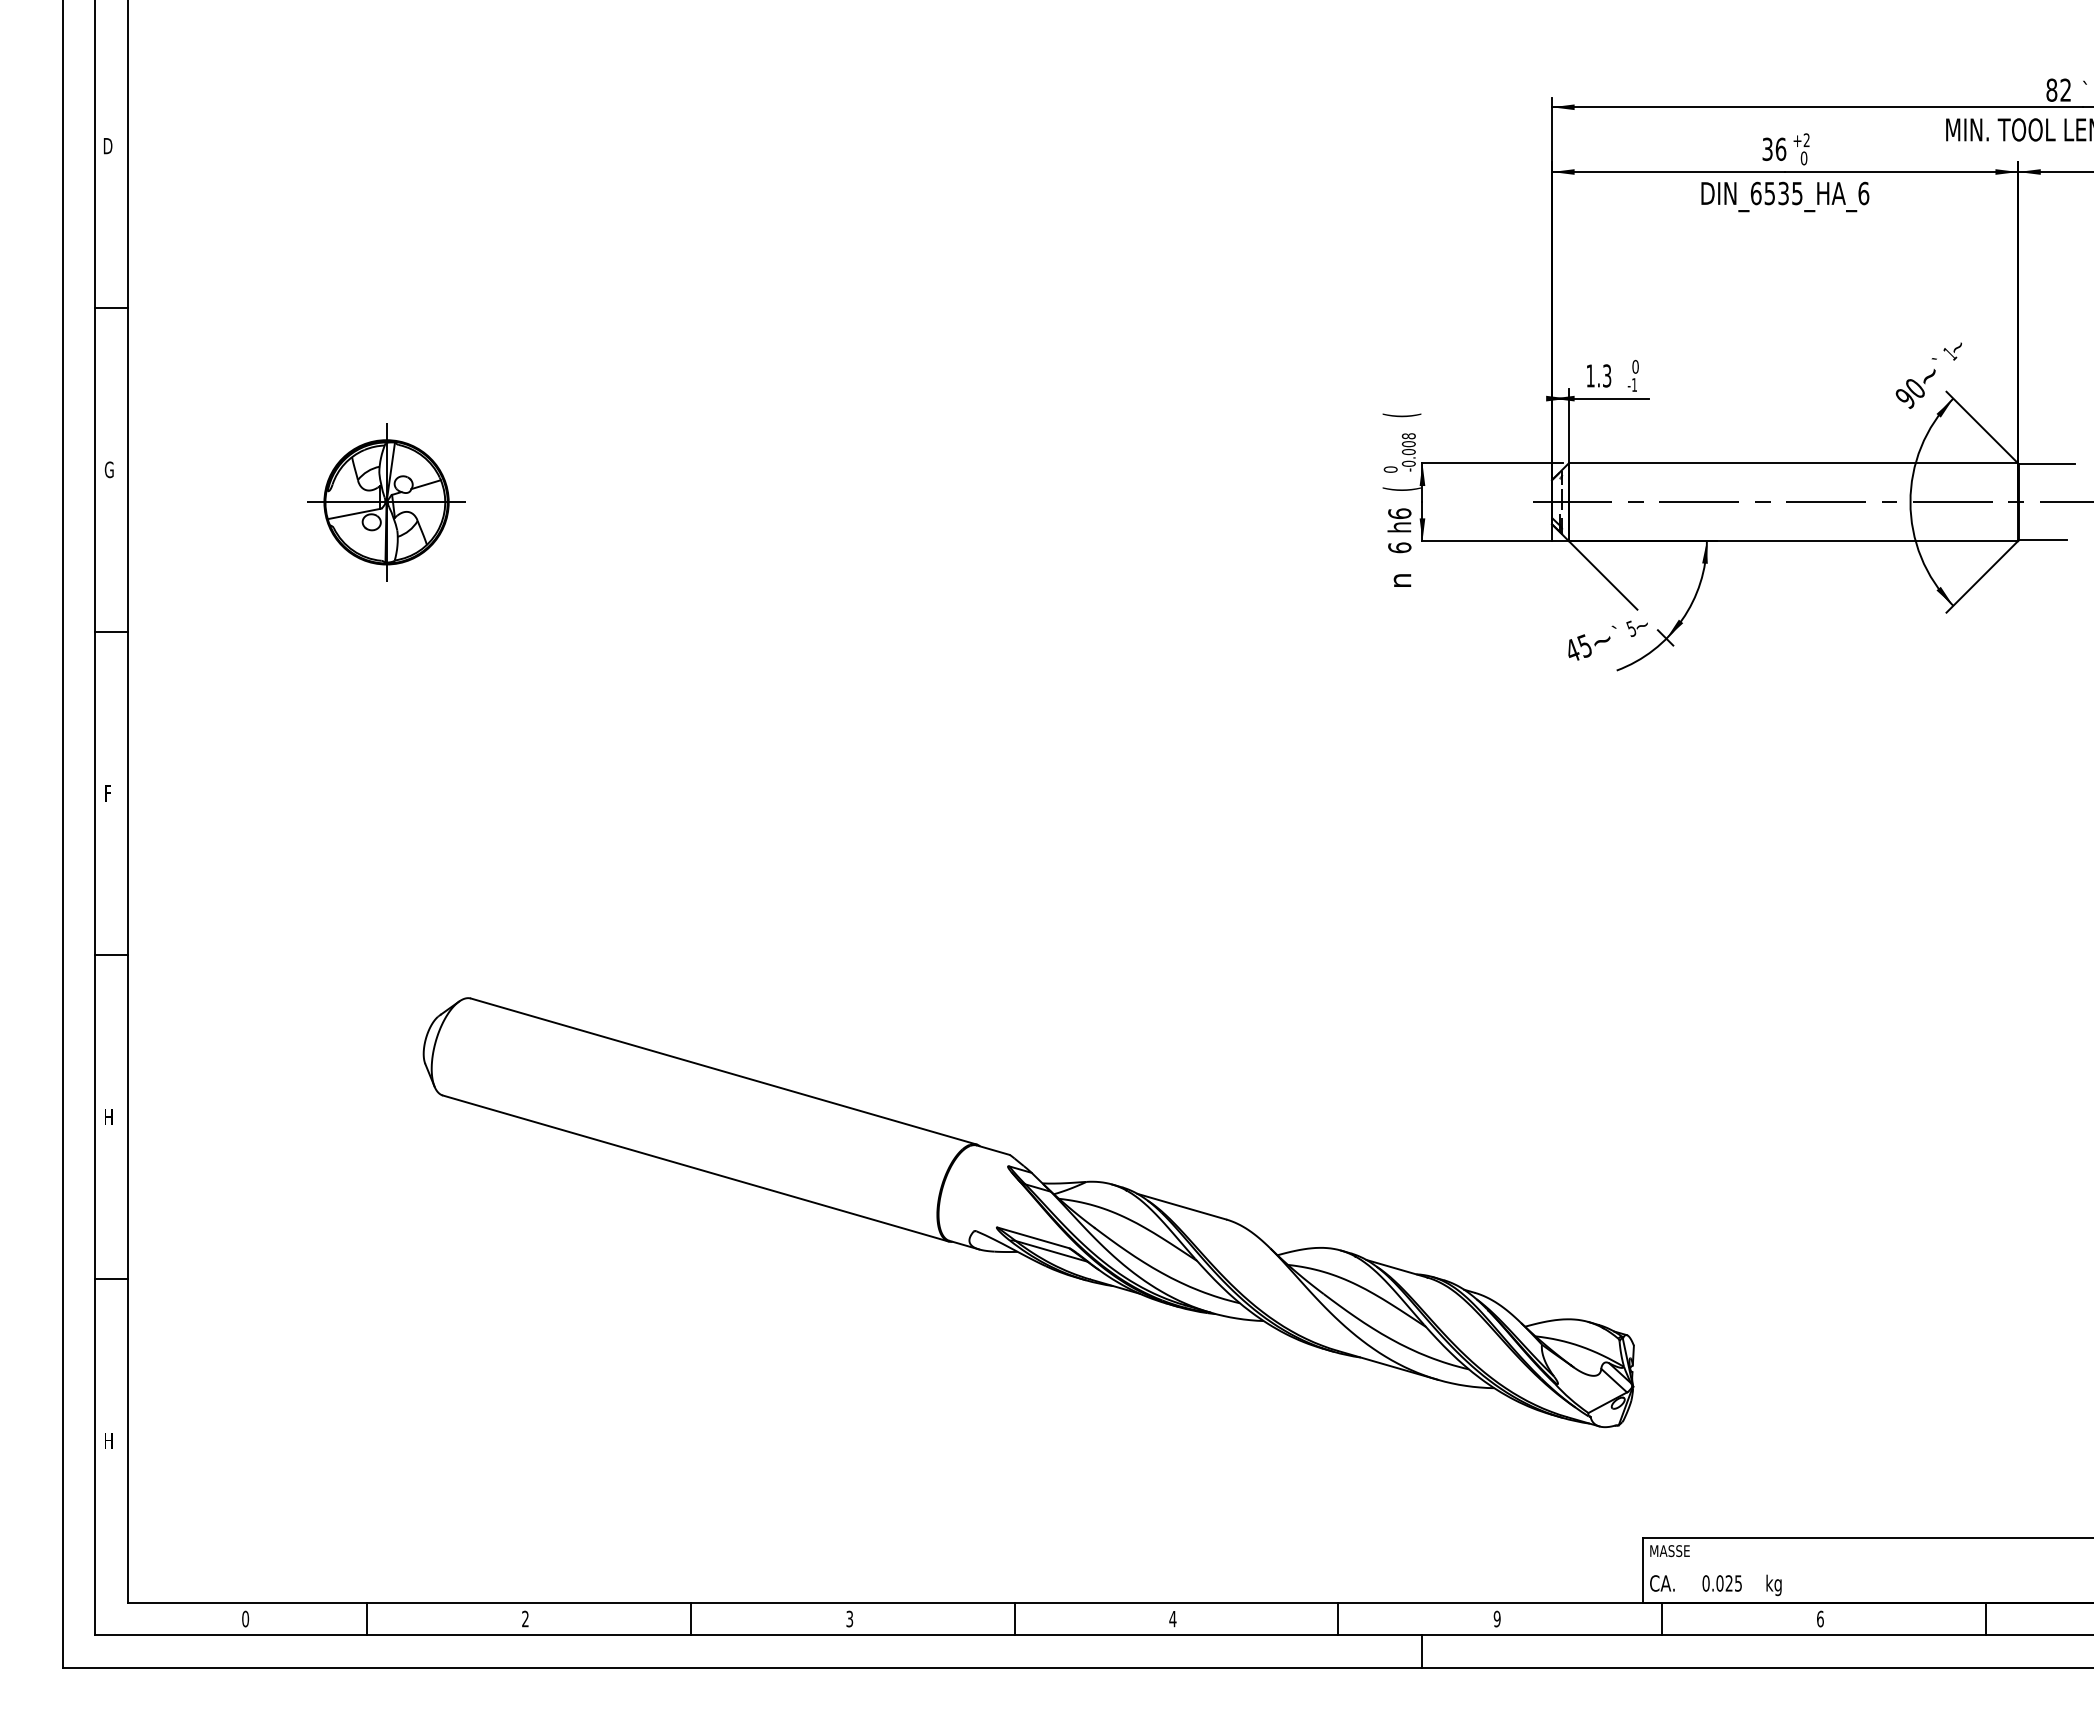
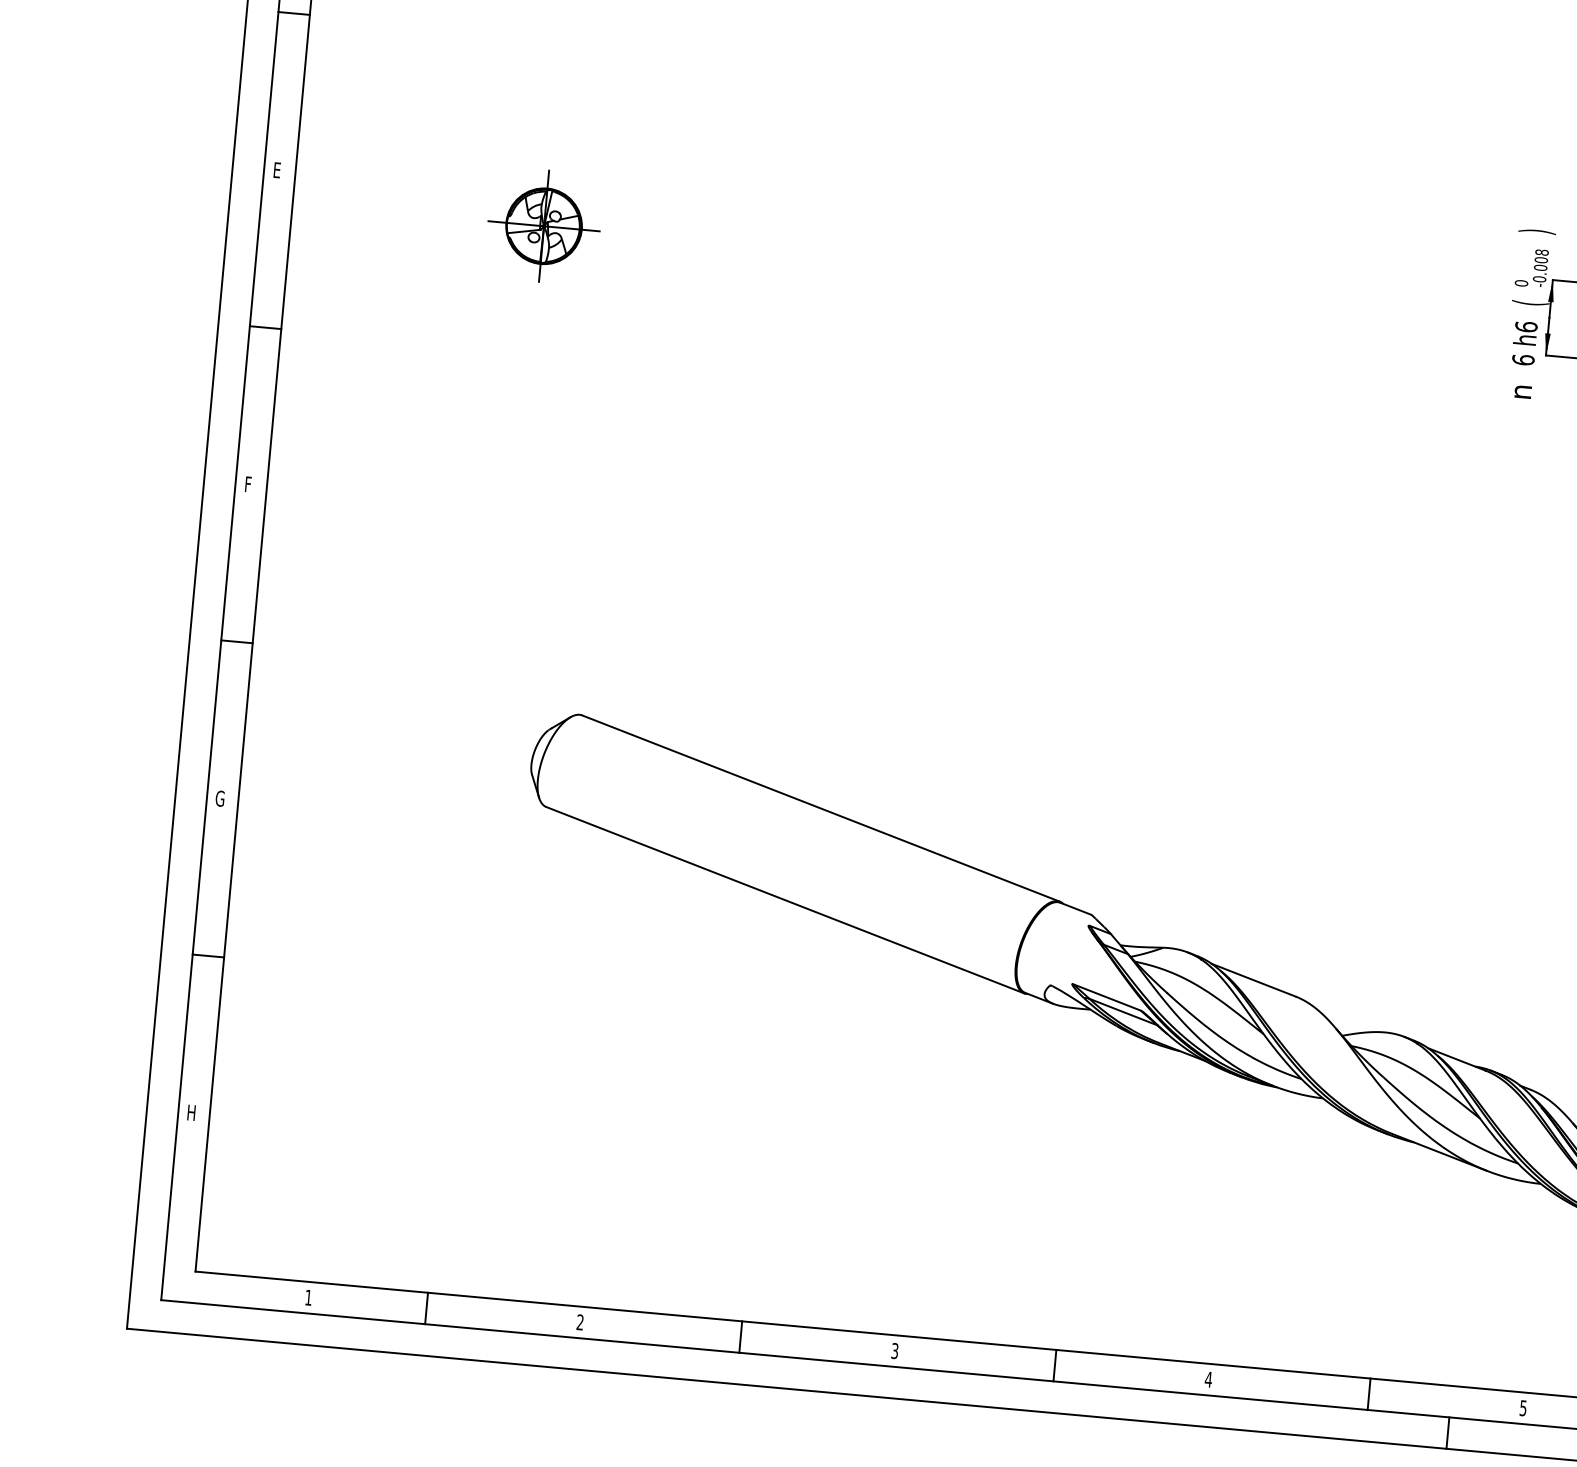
text: (1401, 415) -> (1536, 231), ( -> )
text: (108, 469) -> (277, 169), G -> E
part: (386, 501) -> (544, 225), size x0.62
text: (108, 1117) -> (219, 798), H -> G
text: (245, 1618) -> (308, 1297), 0 -> 1
text: (1496, 1618) -> (1522, 1407), 9 -> 5

